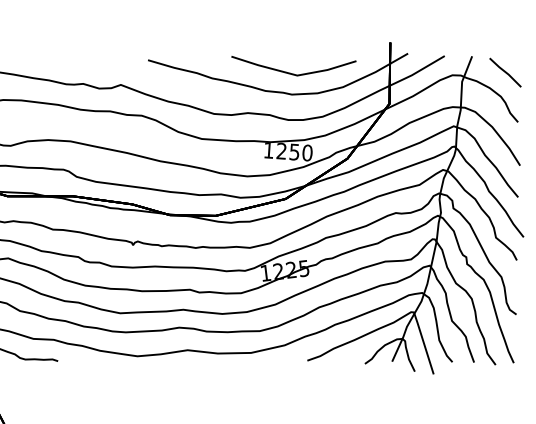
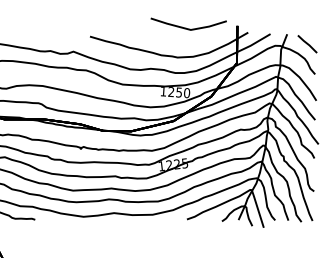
line: (290, 71) -> (186, 27), moved

